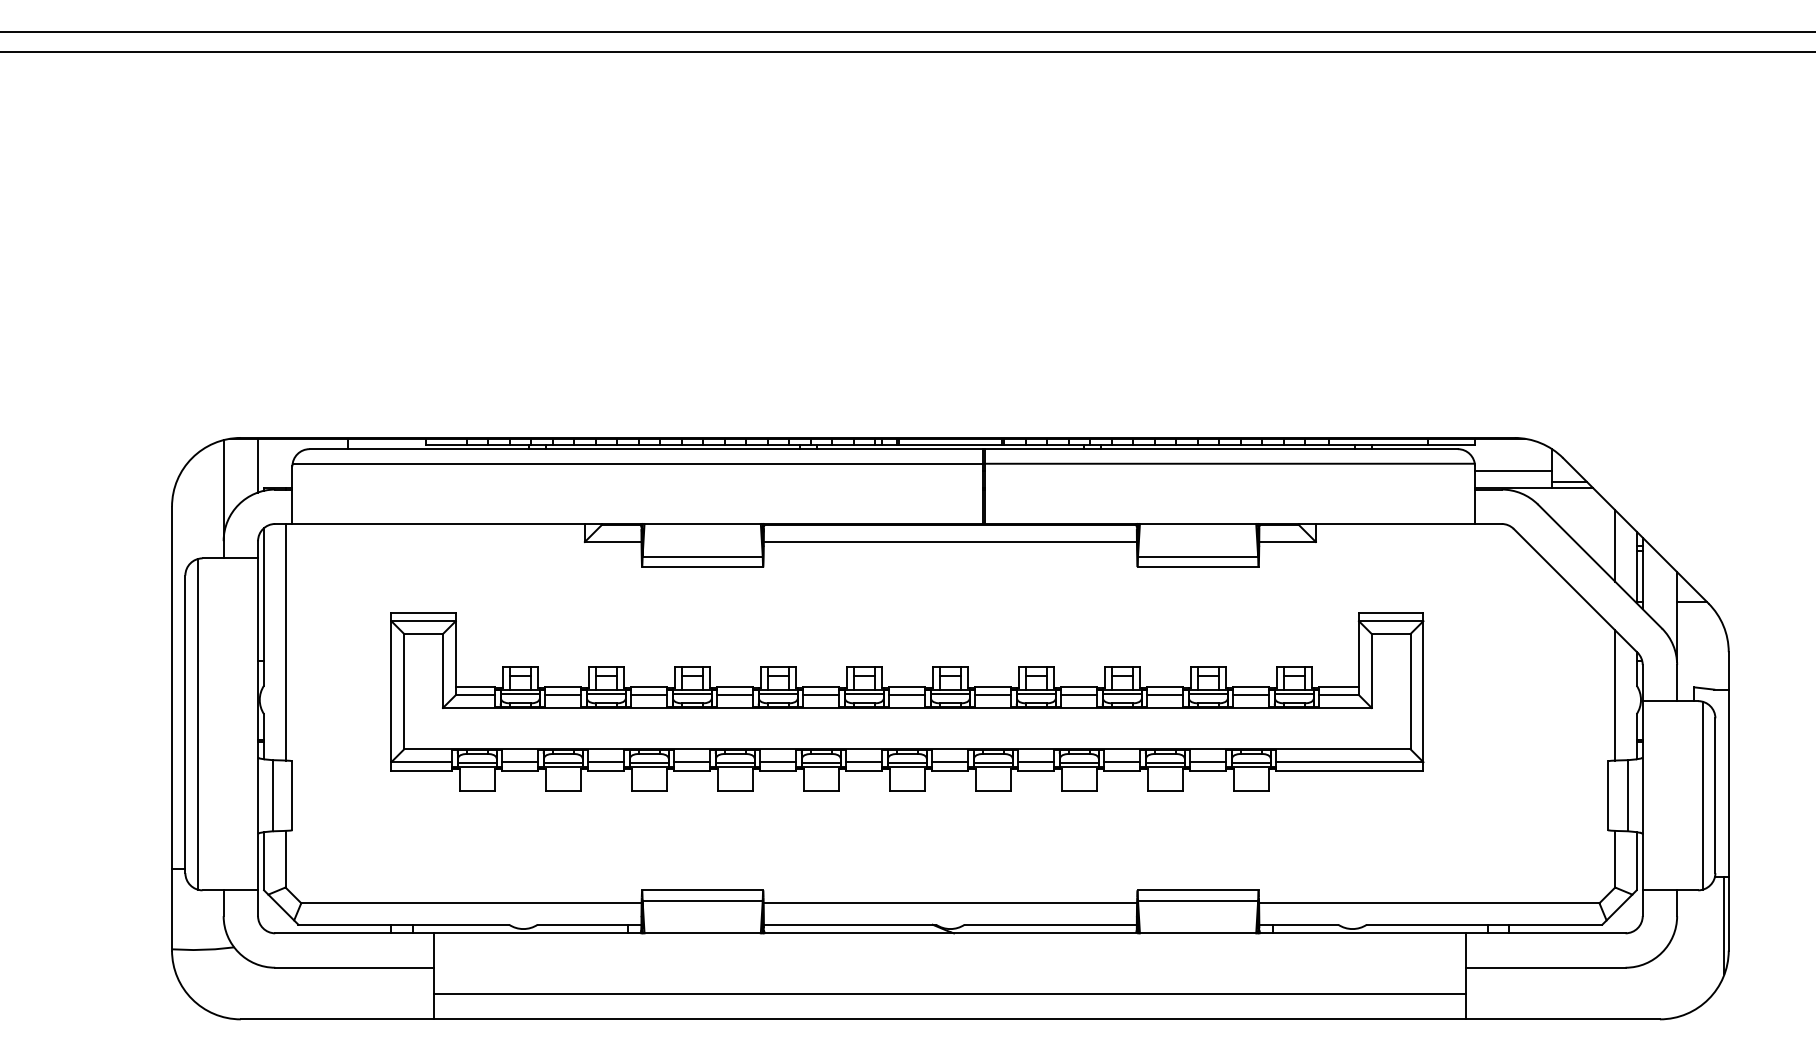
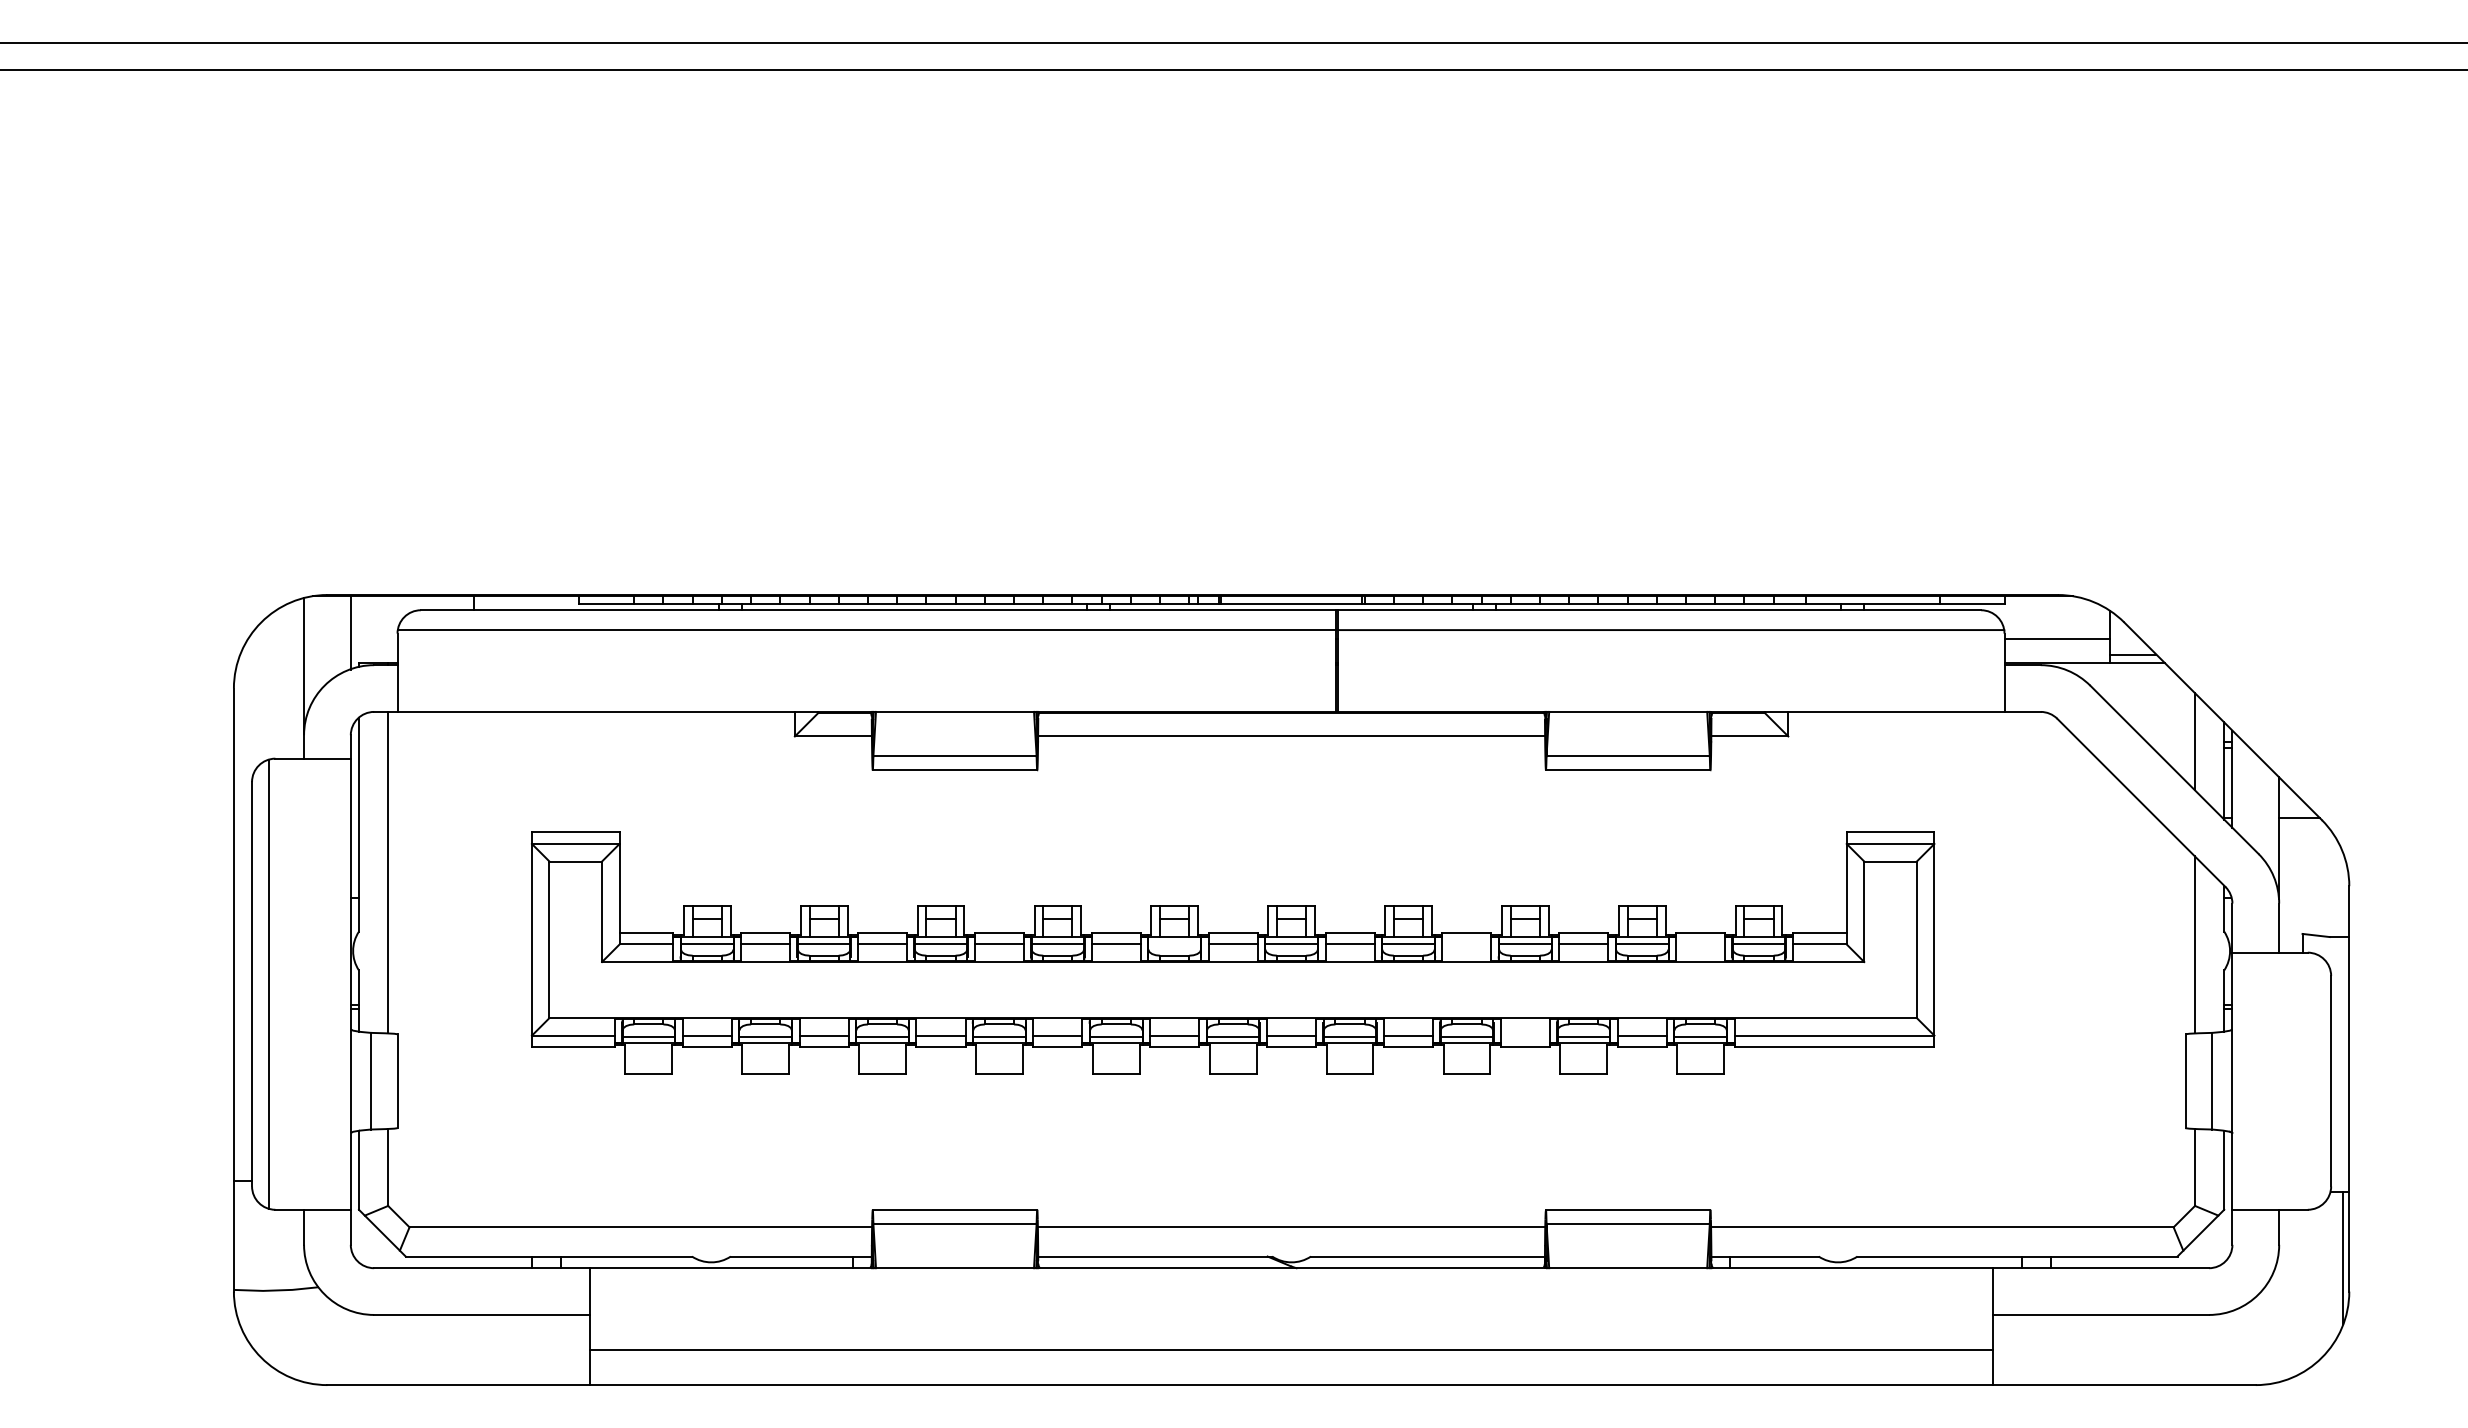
line: (864, 694) -> (1174, 943), removed
line: (1079, 695) -> (1466, 944), removed
line: (1251, 695) -> (1700, 944), removed
line: (1121, 762) -> (1524, 1035), removed
line: (1703, 795) -> (2314, 1080), removed

